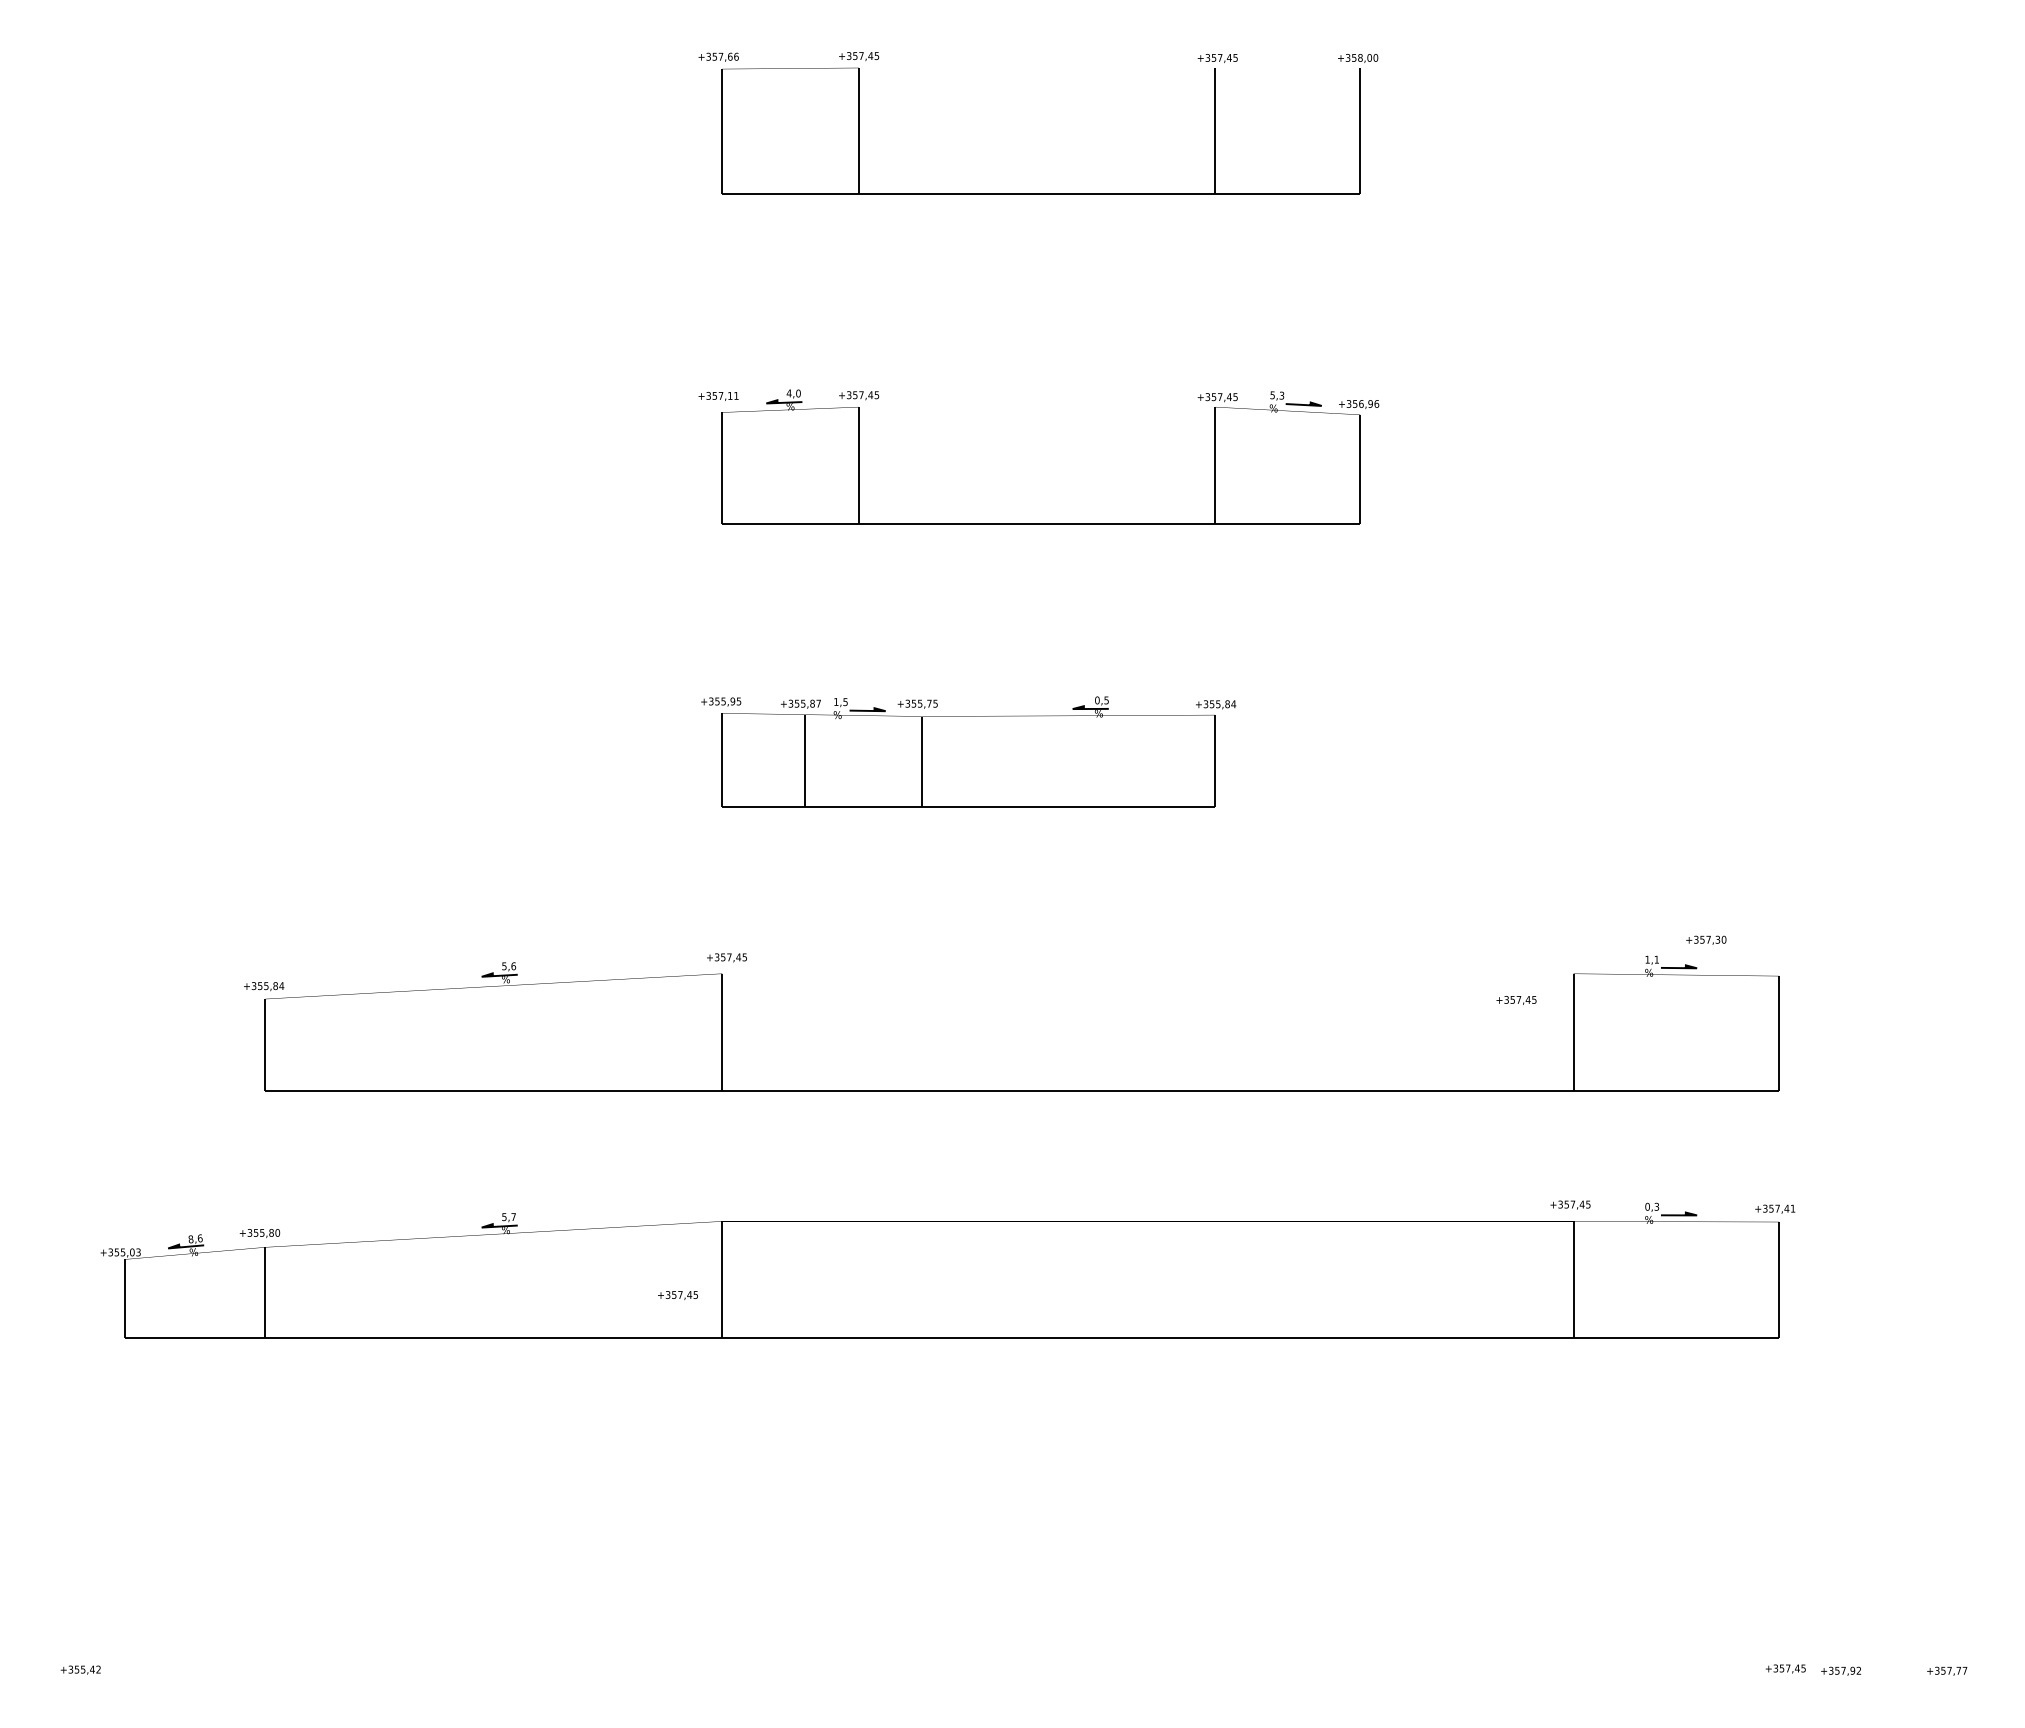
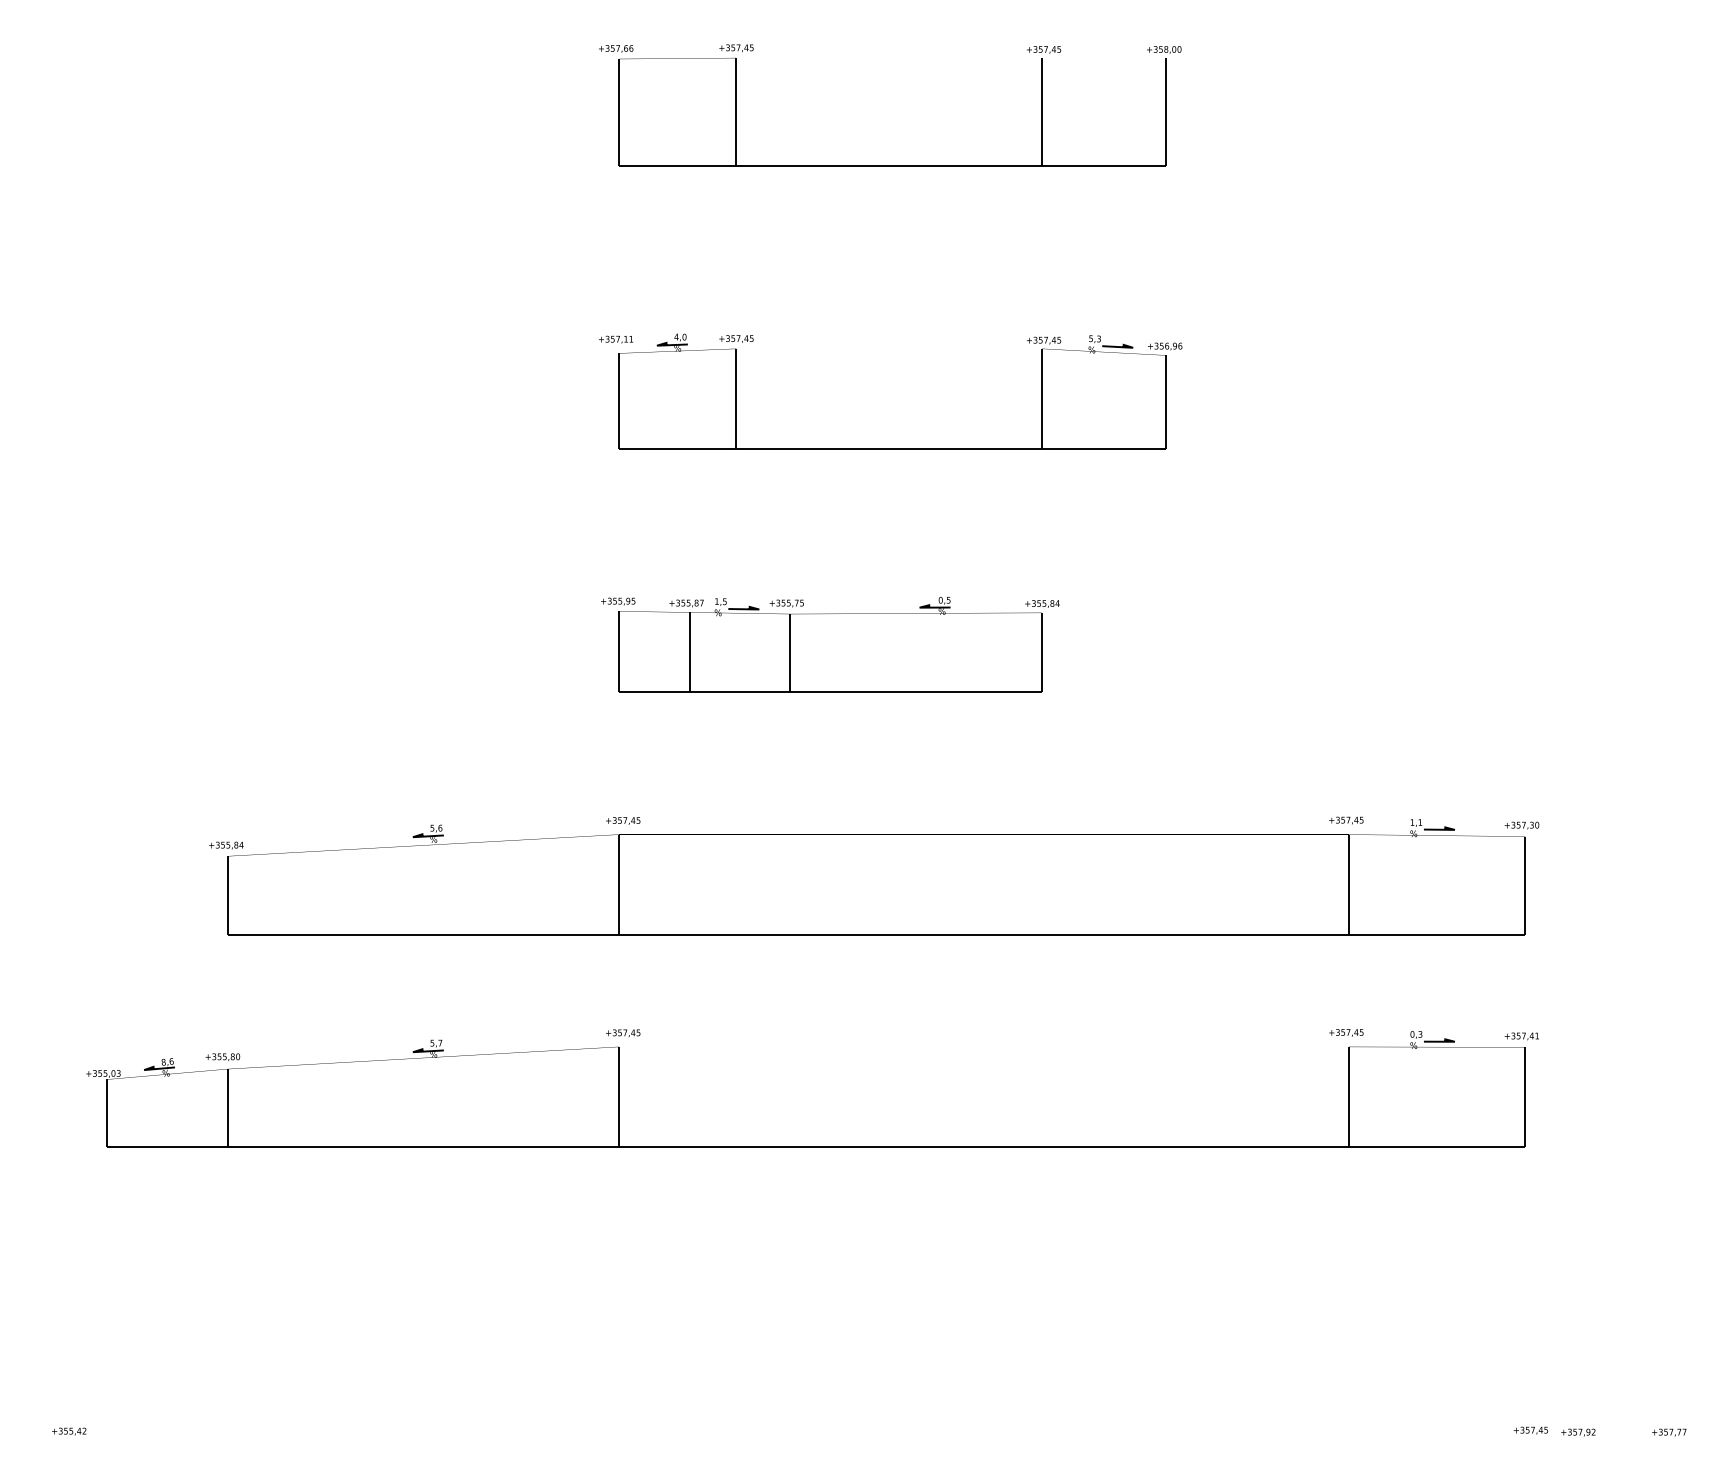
text: (1706, 939) -> (1522, 824), moved
text: (1516, 1000) -> (1346, 820), moved
text: (677, 1295) -> (622, 1033), moved

